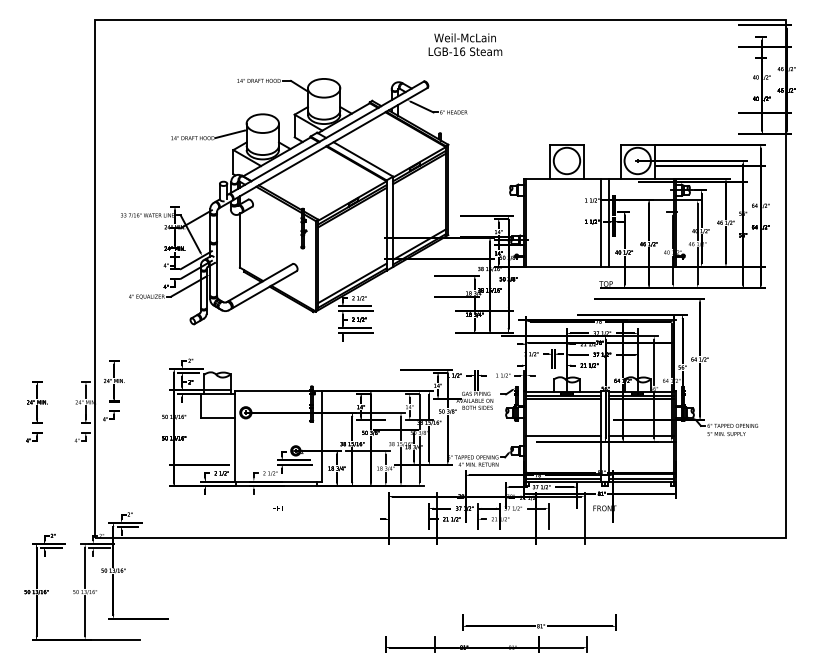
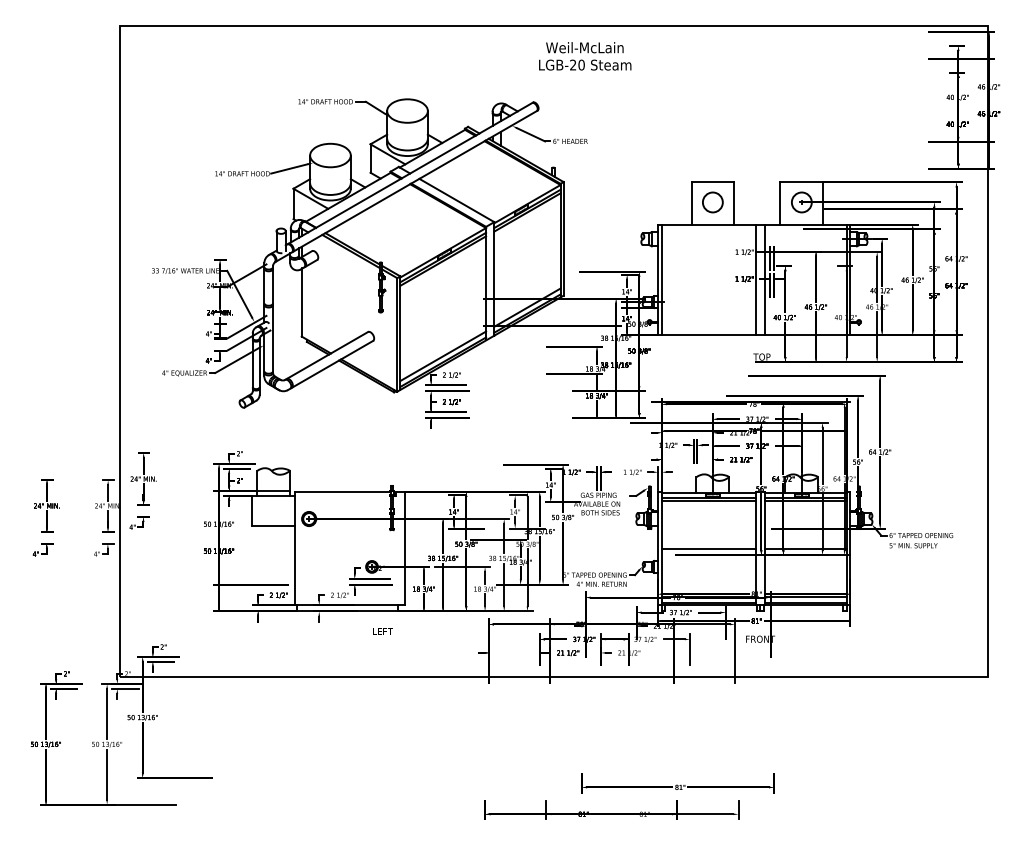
text: (459, 51) -> (577, 64), LGB-16 -> LGB-20
circle: (566, 161) -> (712, 202), size x0.6
circle: (637, 161) -> (801, 202), size x0.6
text: (276, 508) -> (382, 631), moved

